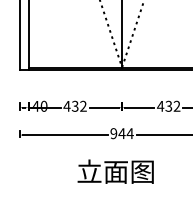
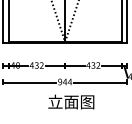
text: (116, 170) -> (71, 101), moved

